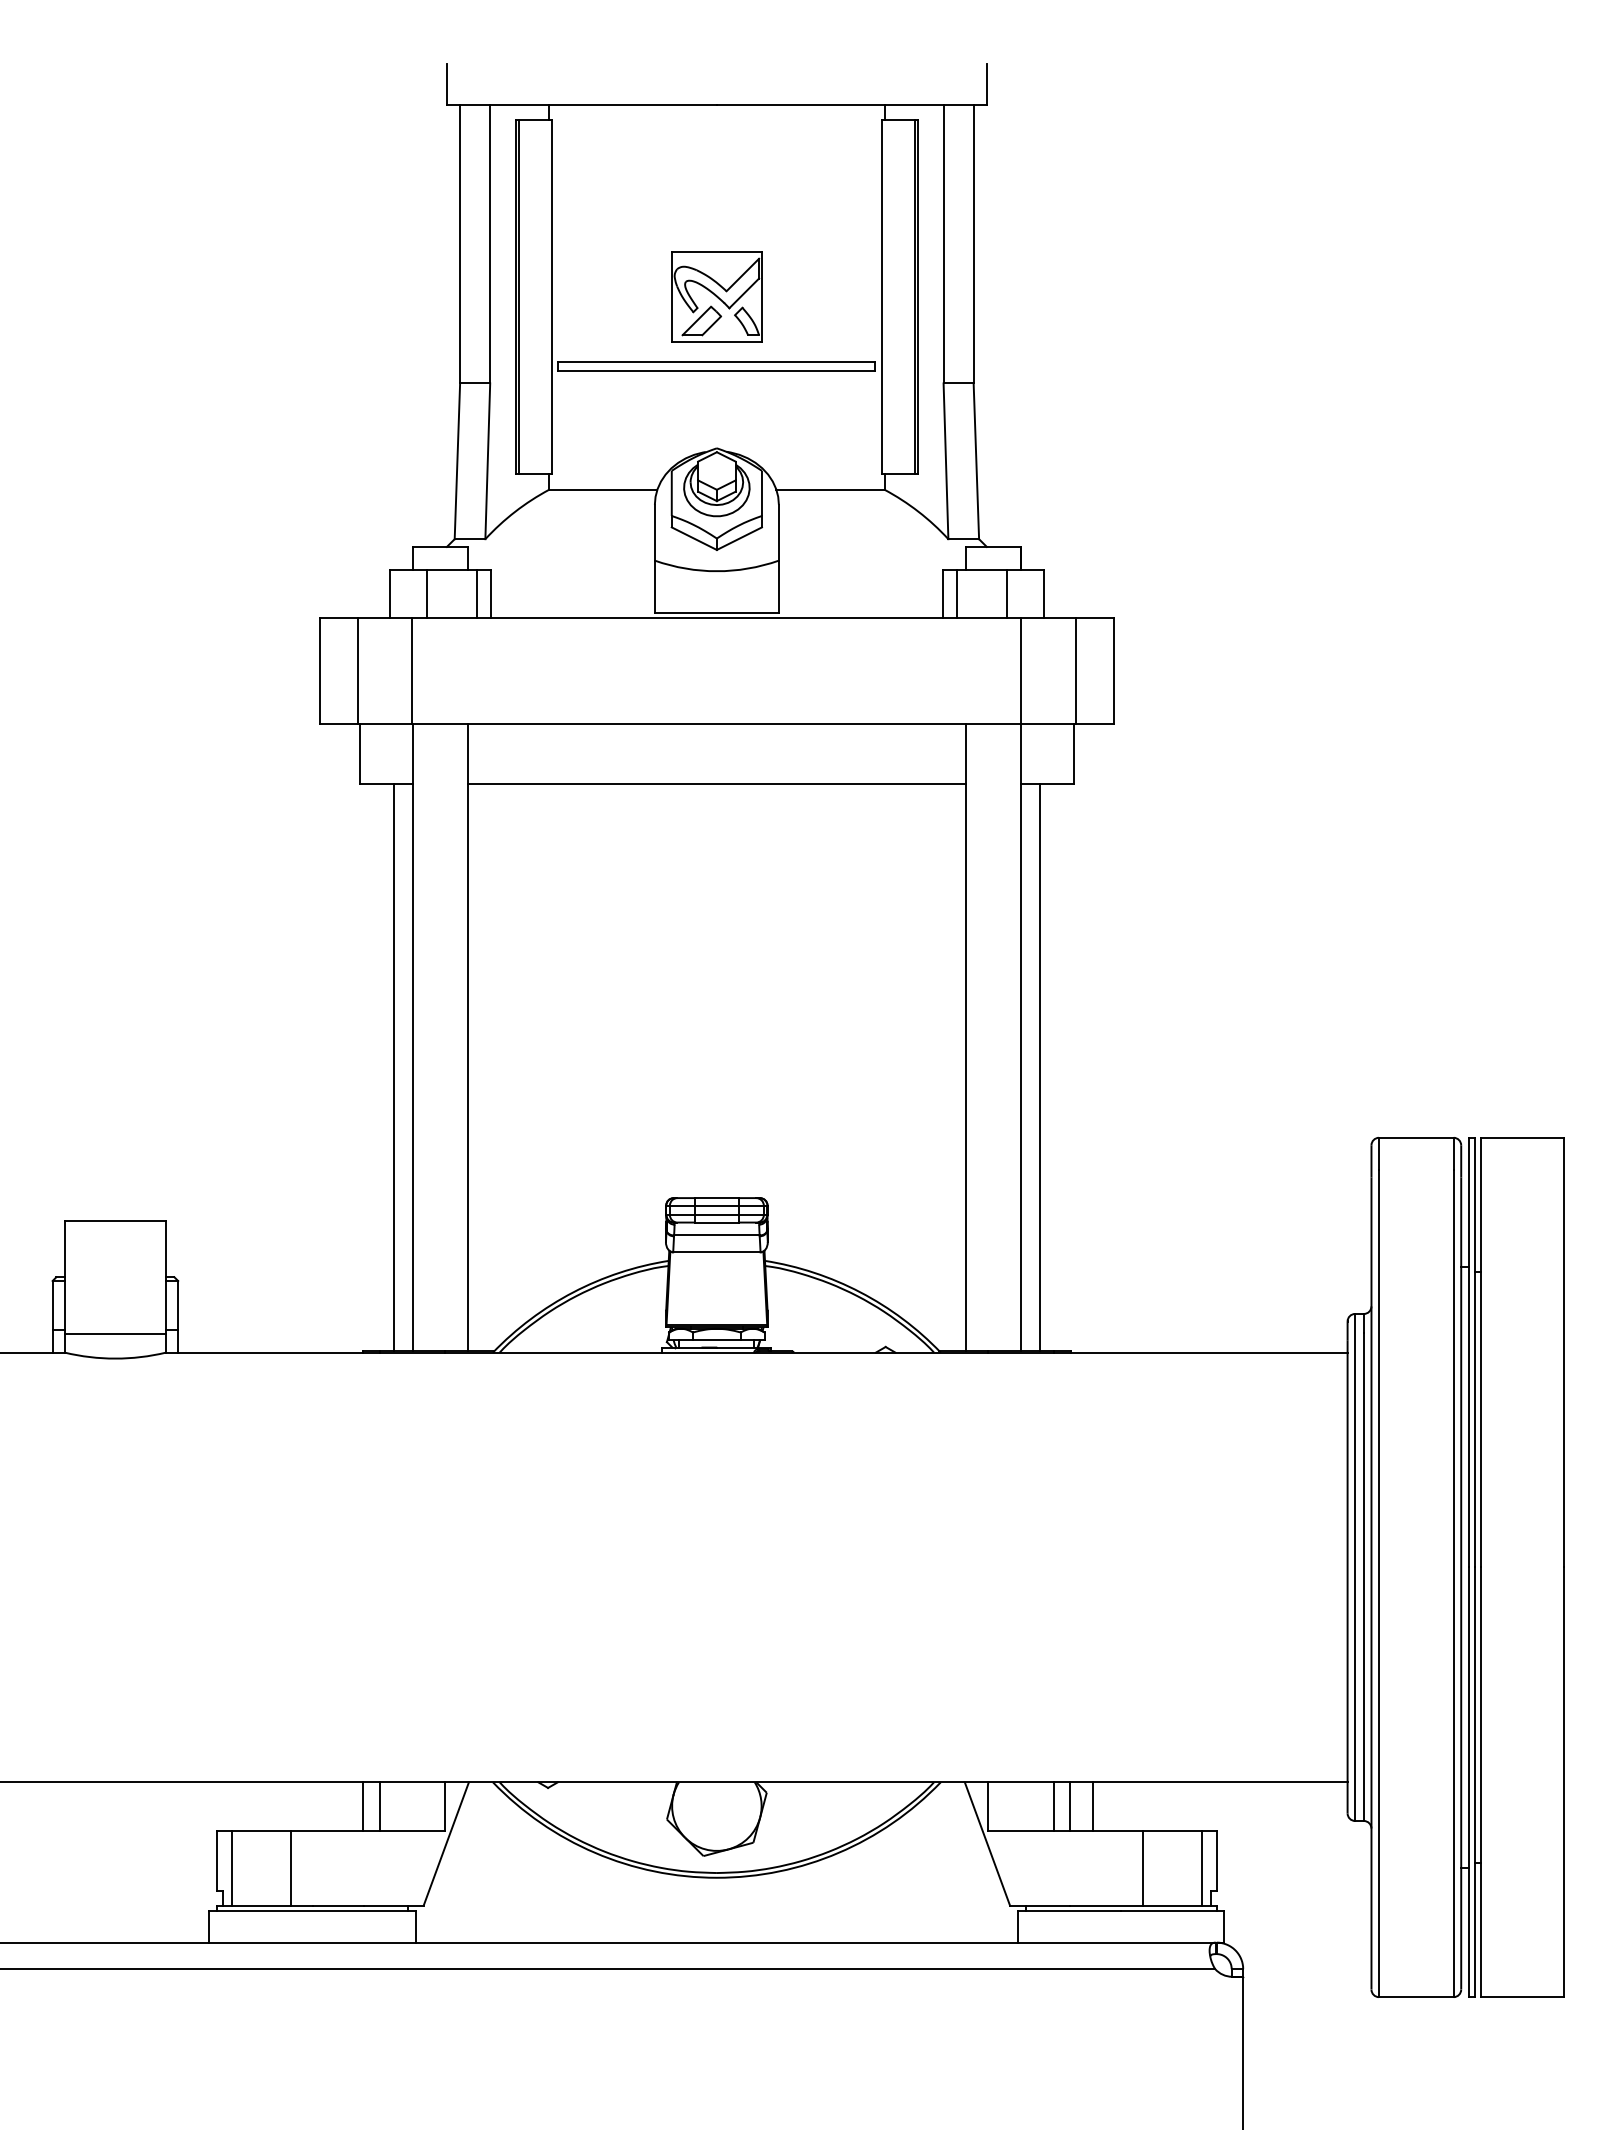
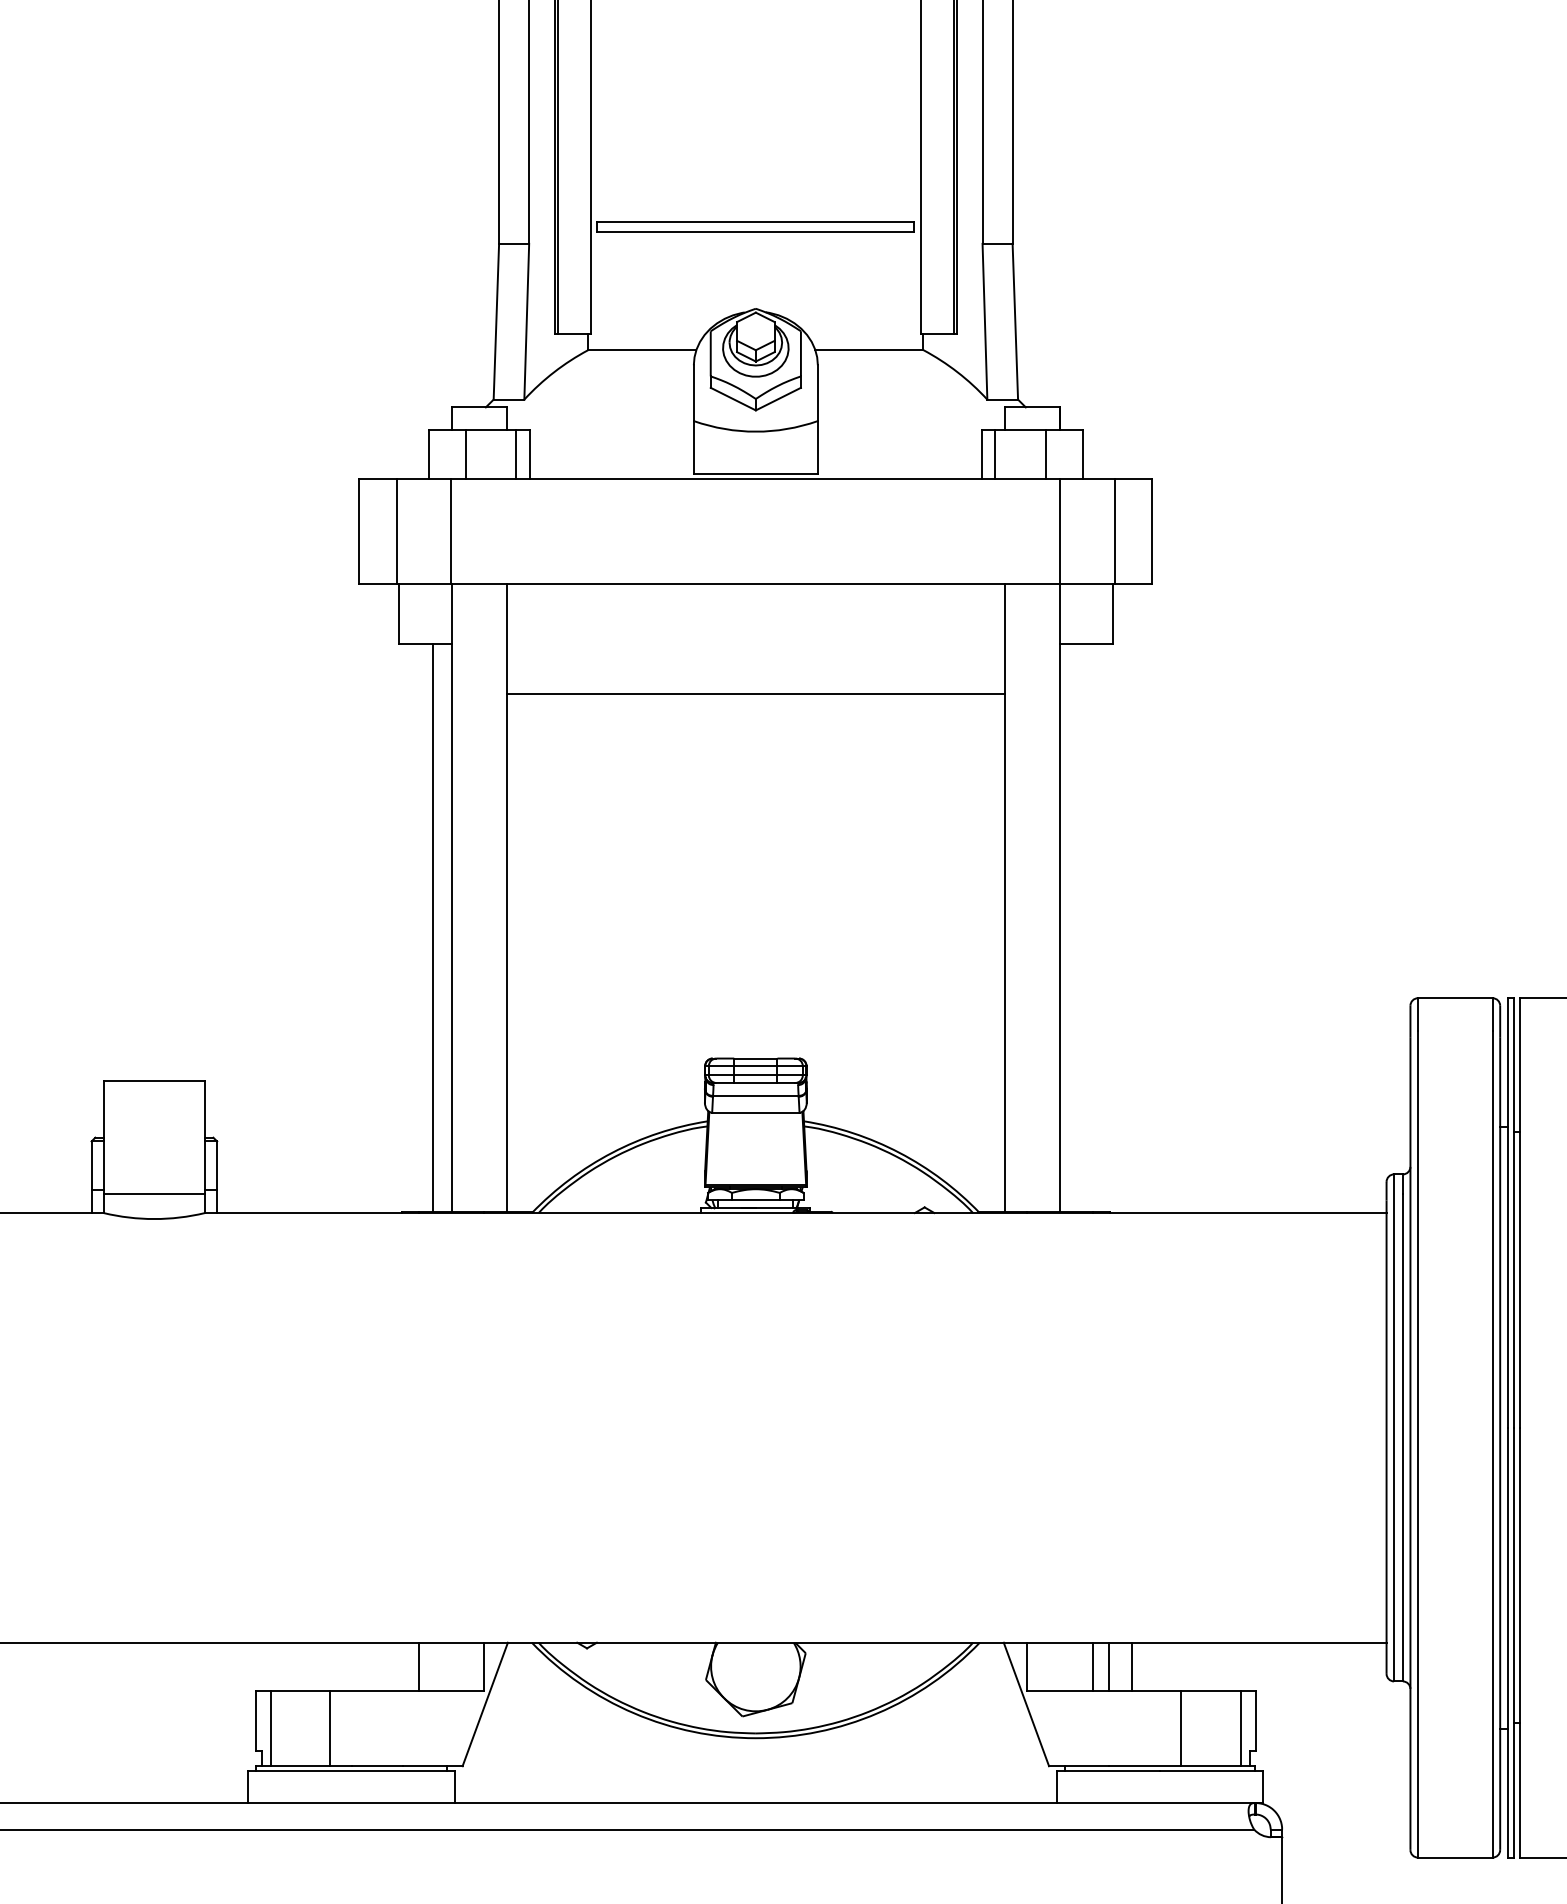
part: (716, 296) -> (755, 156), removed
line: (716, 783) -> (755, 693), moved
line: (1040, 1067) -> (1079, 927), removed
line: (362, 1806) -> (401, 1666), removed

